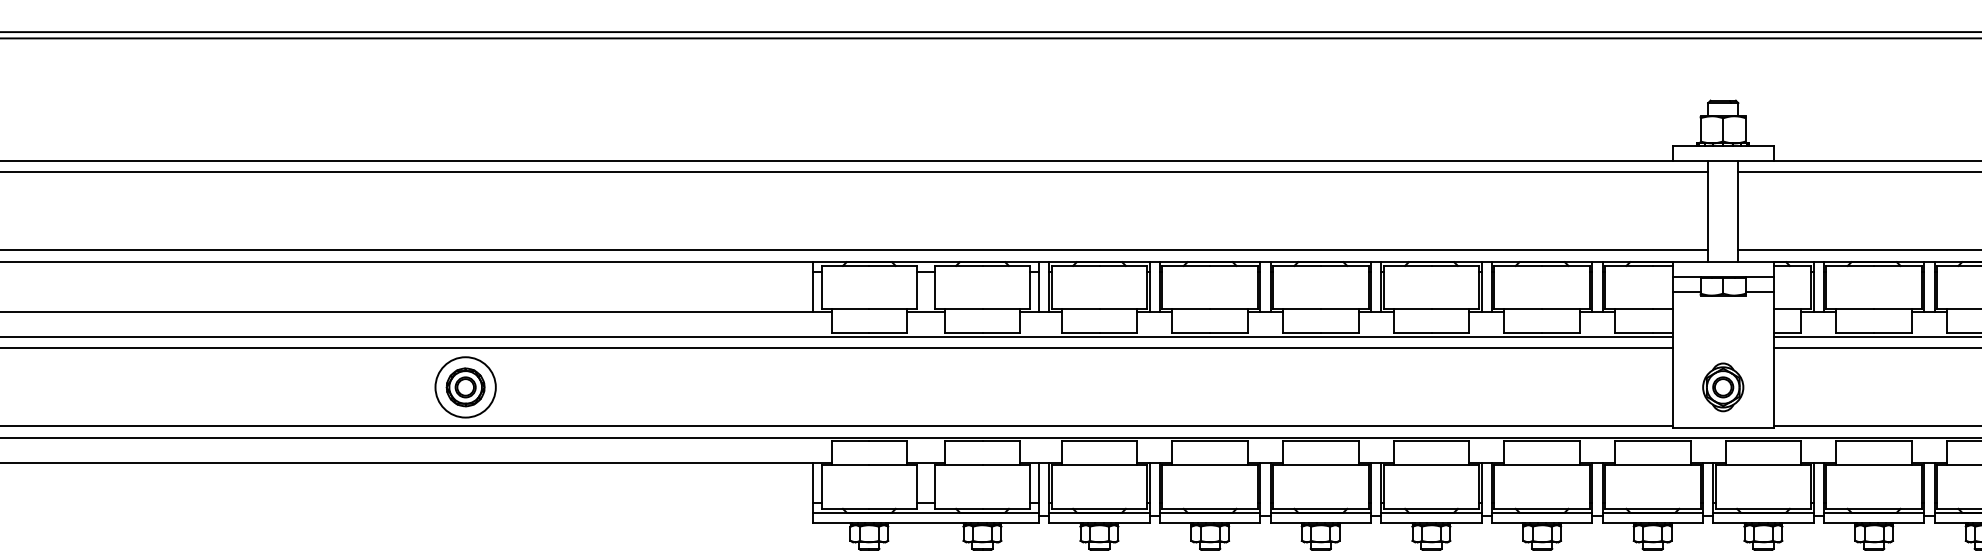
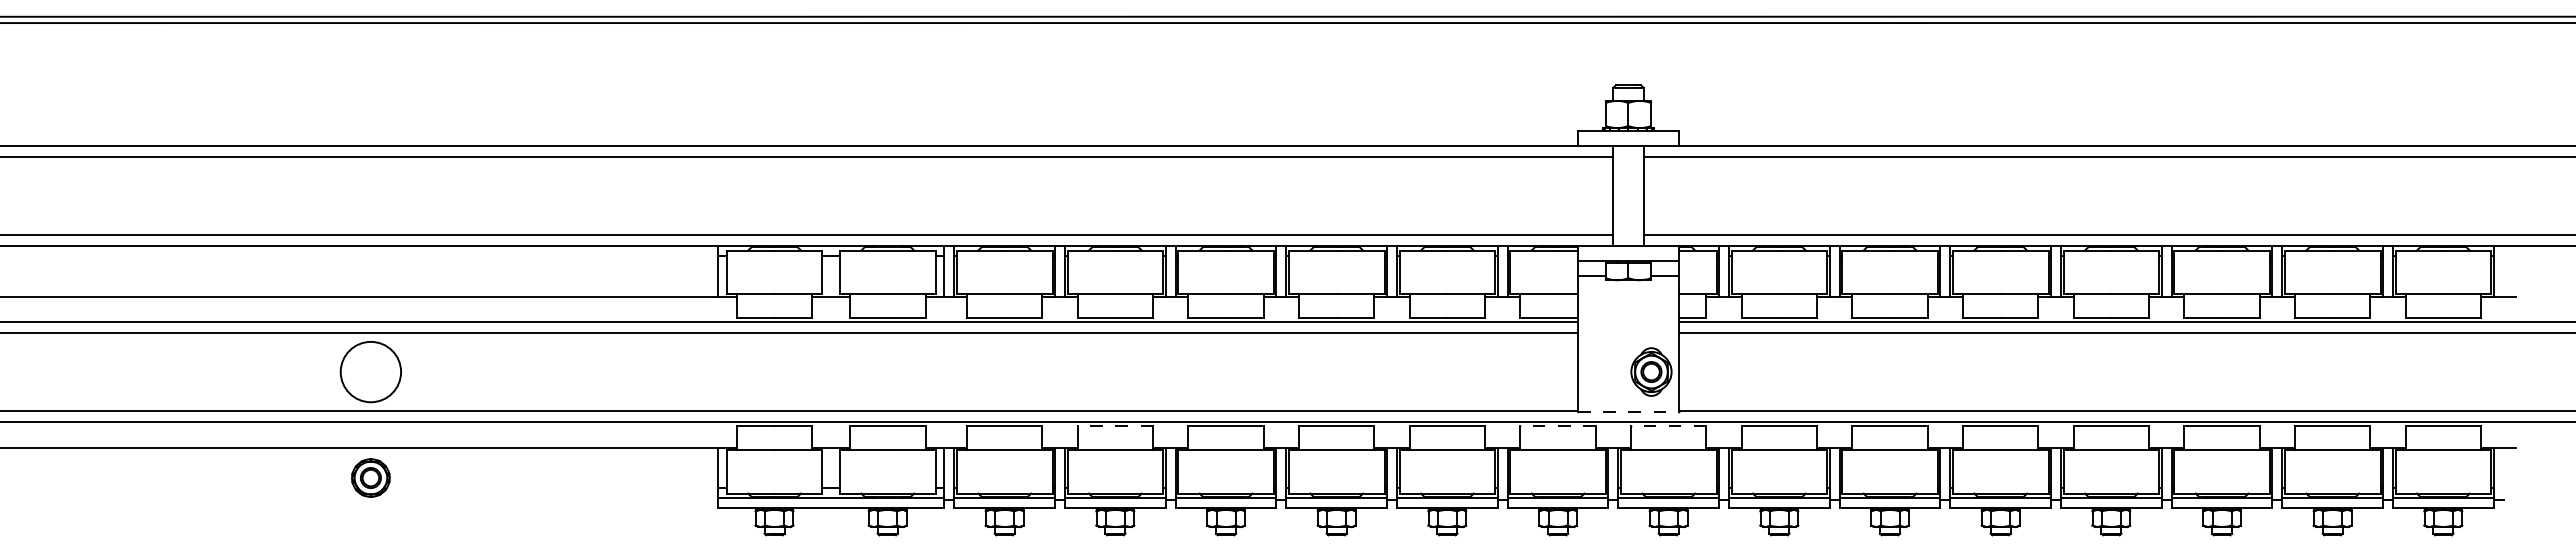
part: (465, 386) -> (370, 477), moved
part: (1723, 386) -> (1651, 371), moved
line: (1723, 427) -> (1628, 412), solid -> dashed
line: (1210, 441) -> (1115, 426), solid -> dashed
line: (1653, 441) -> (1558, 426), solid -> dashed
line: (1763, 441) -> (1668, 426), solid -> dashed

